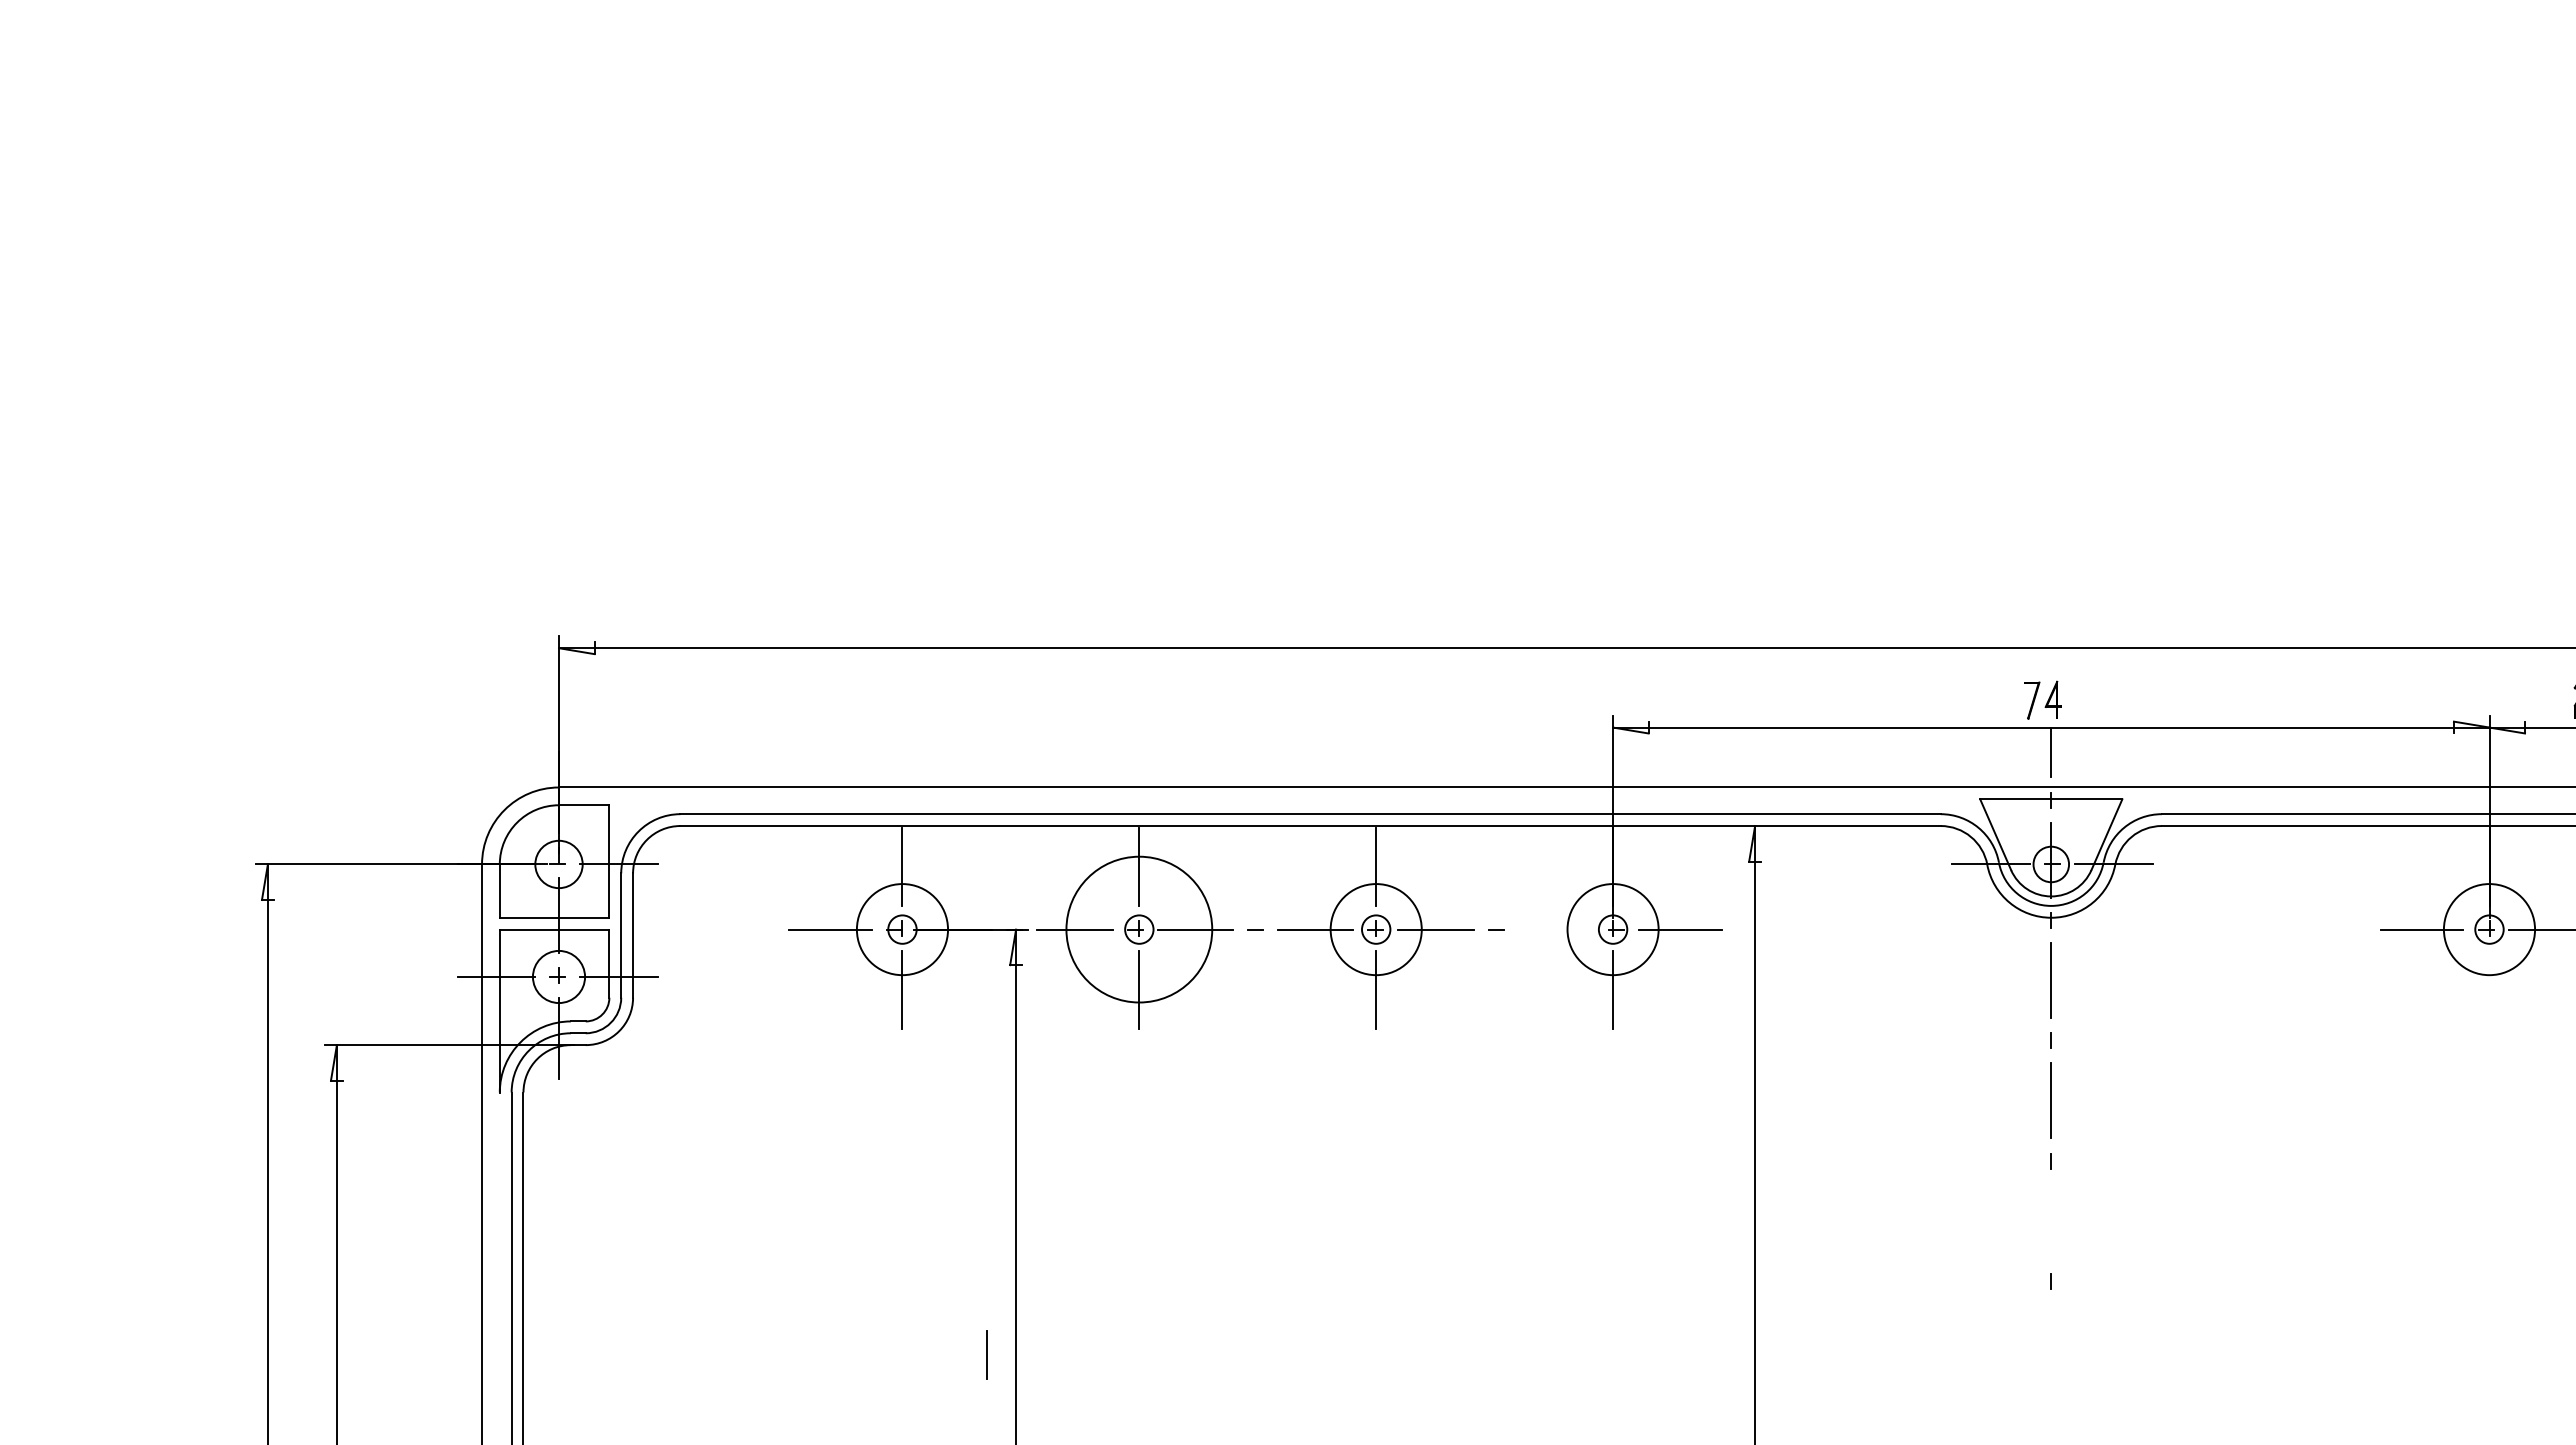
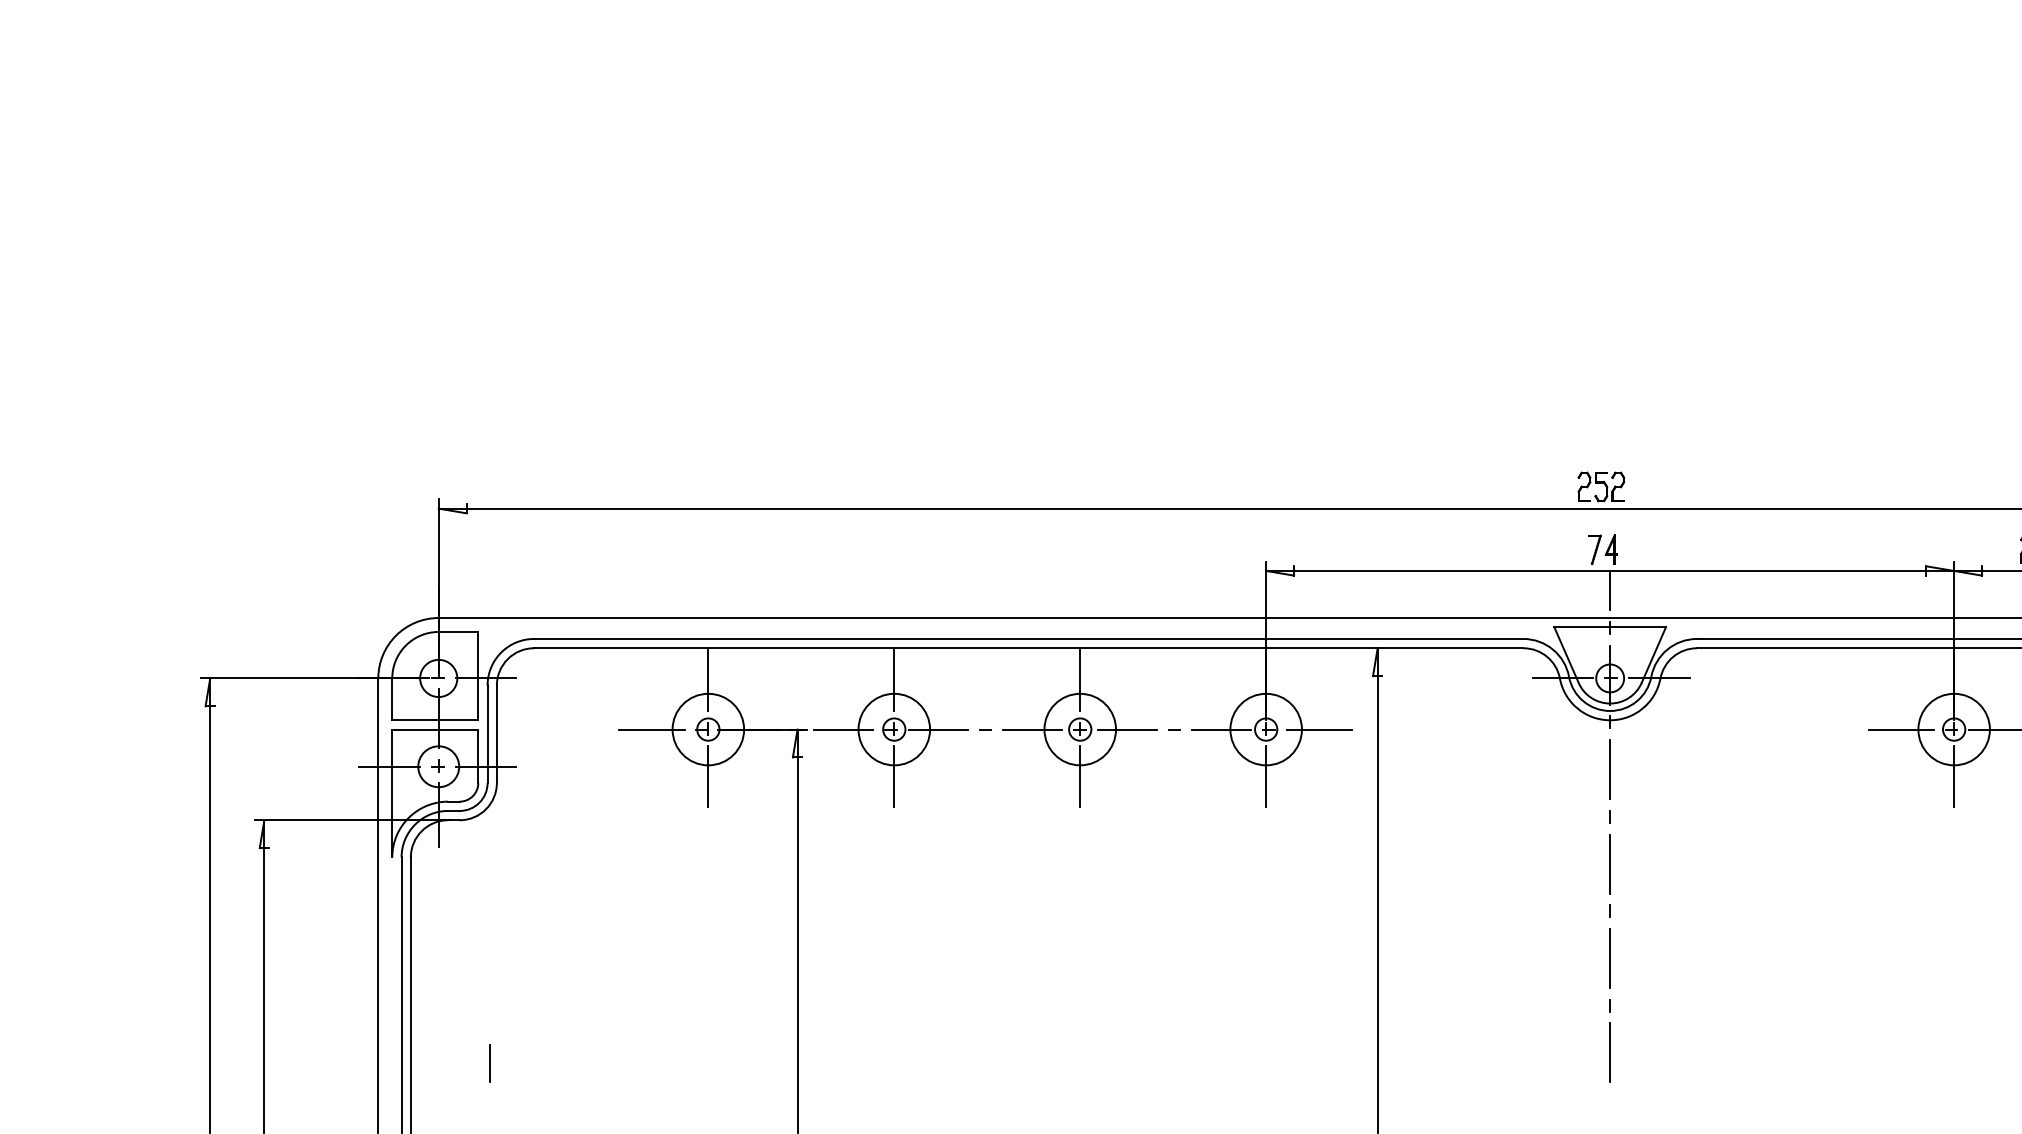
part: (2039, 620) -> (1600, 486), added
circle: (1138, 929) -> (893, 729), size x0.62
line: (1556, 929) -> (1221, 729), added
line: (2489, 989) -> (1954, 776), added
line: (2051, 1220) -> (1610, 957), added
line: (2050, 1341) -> (1609, 1052), added
line: (986, 1354) -> (489, 1063), moved

